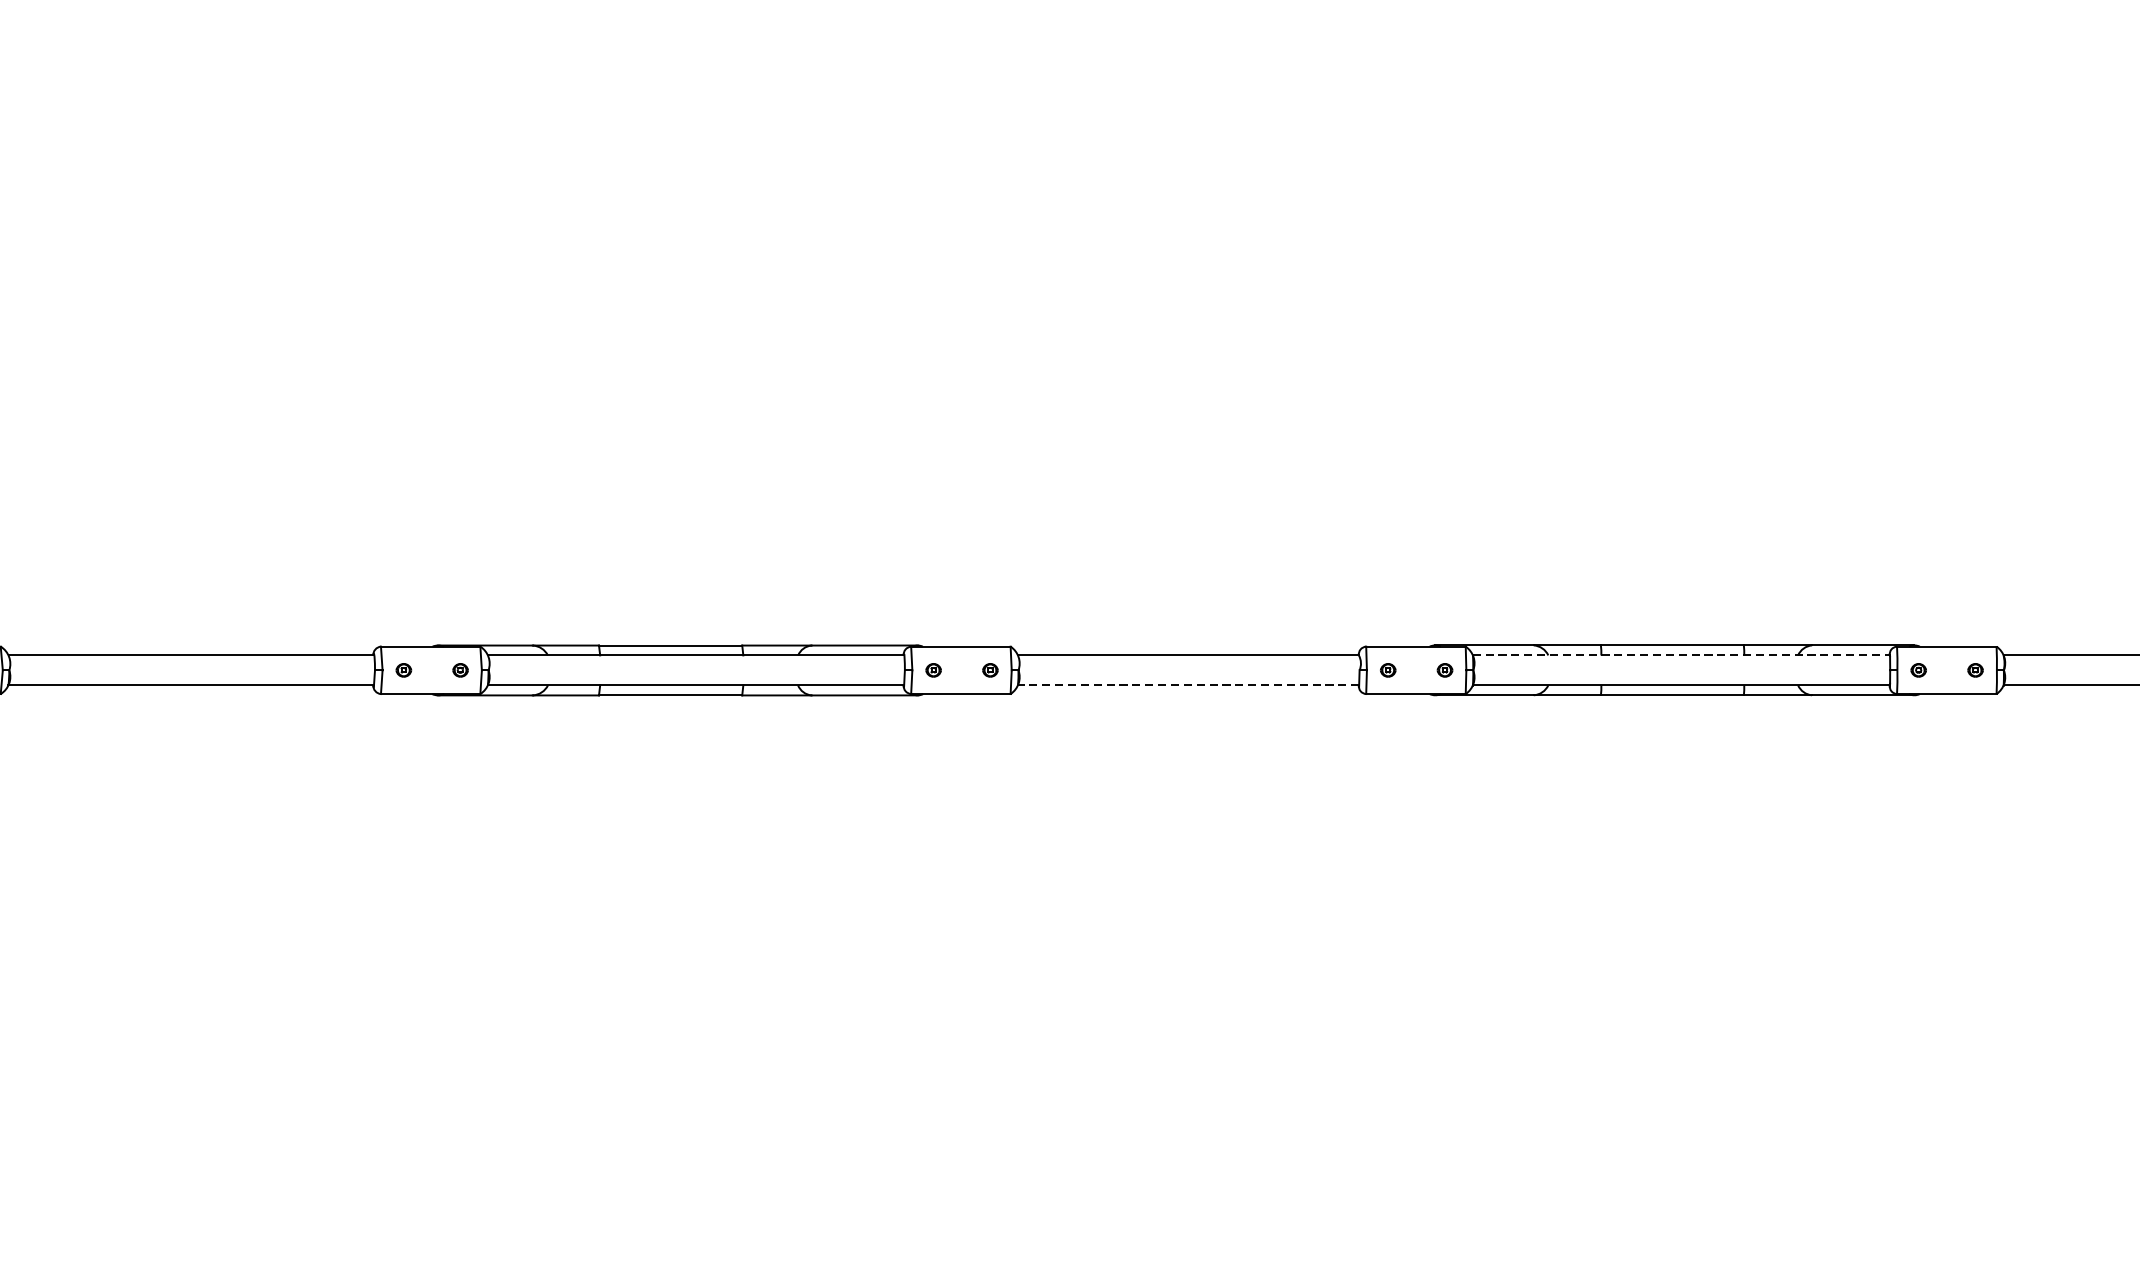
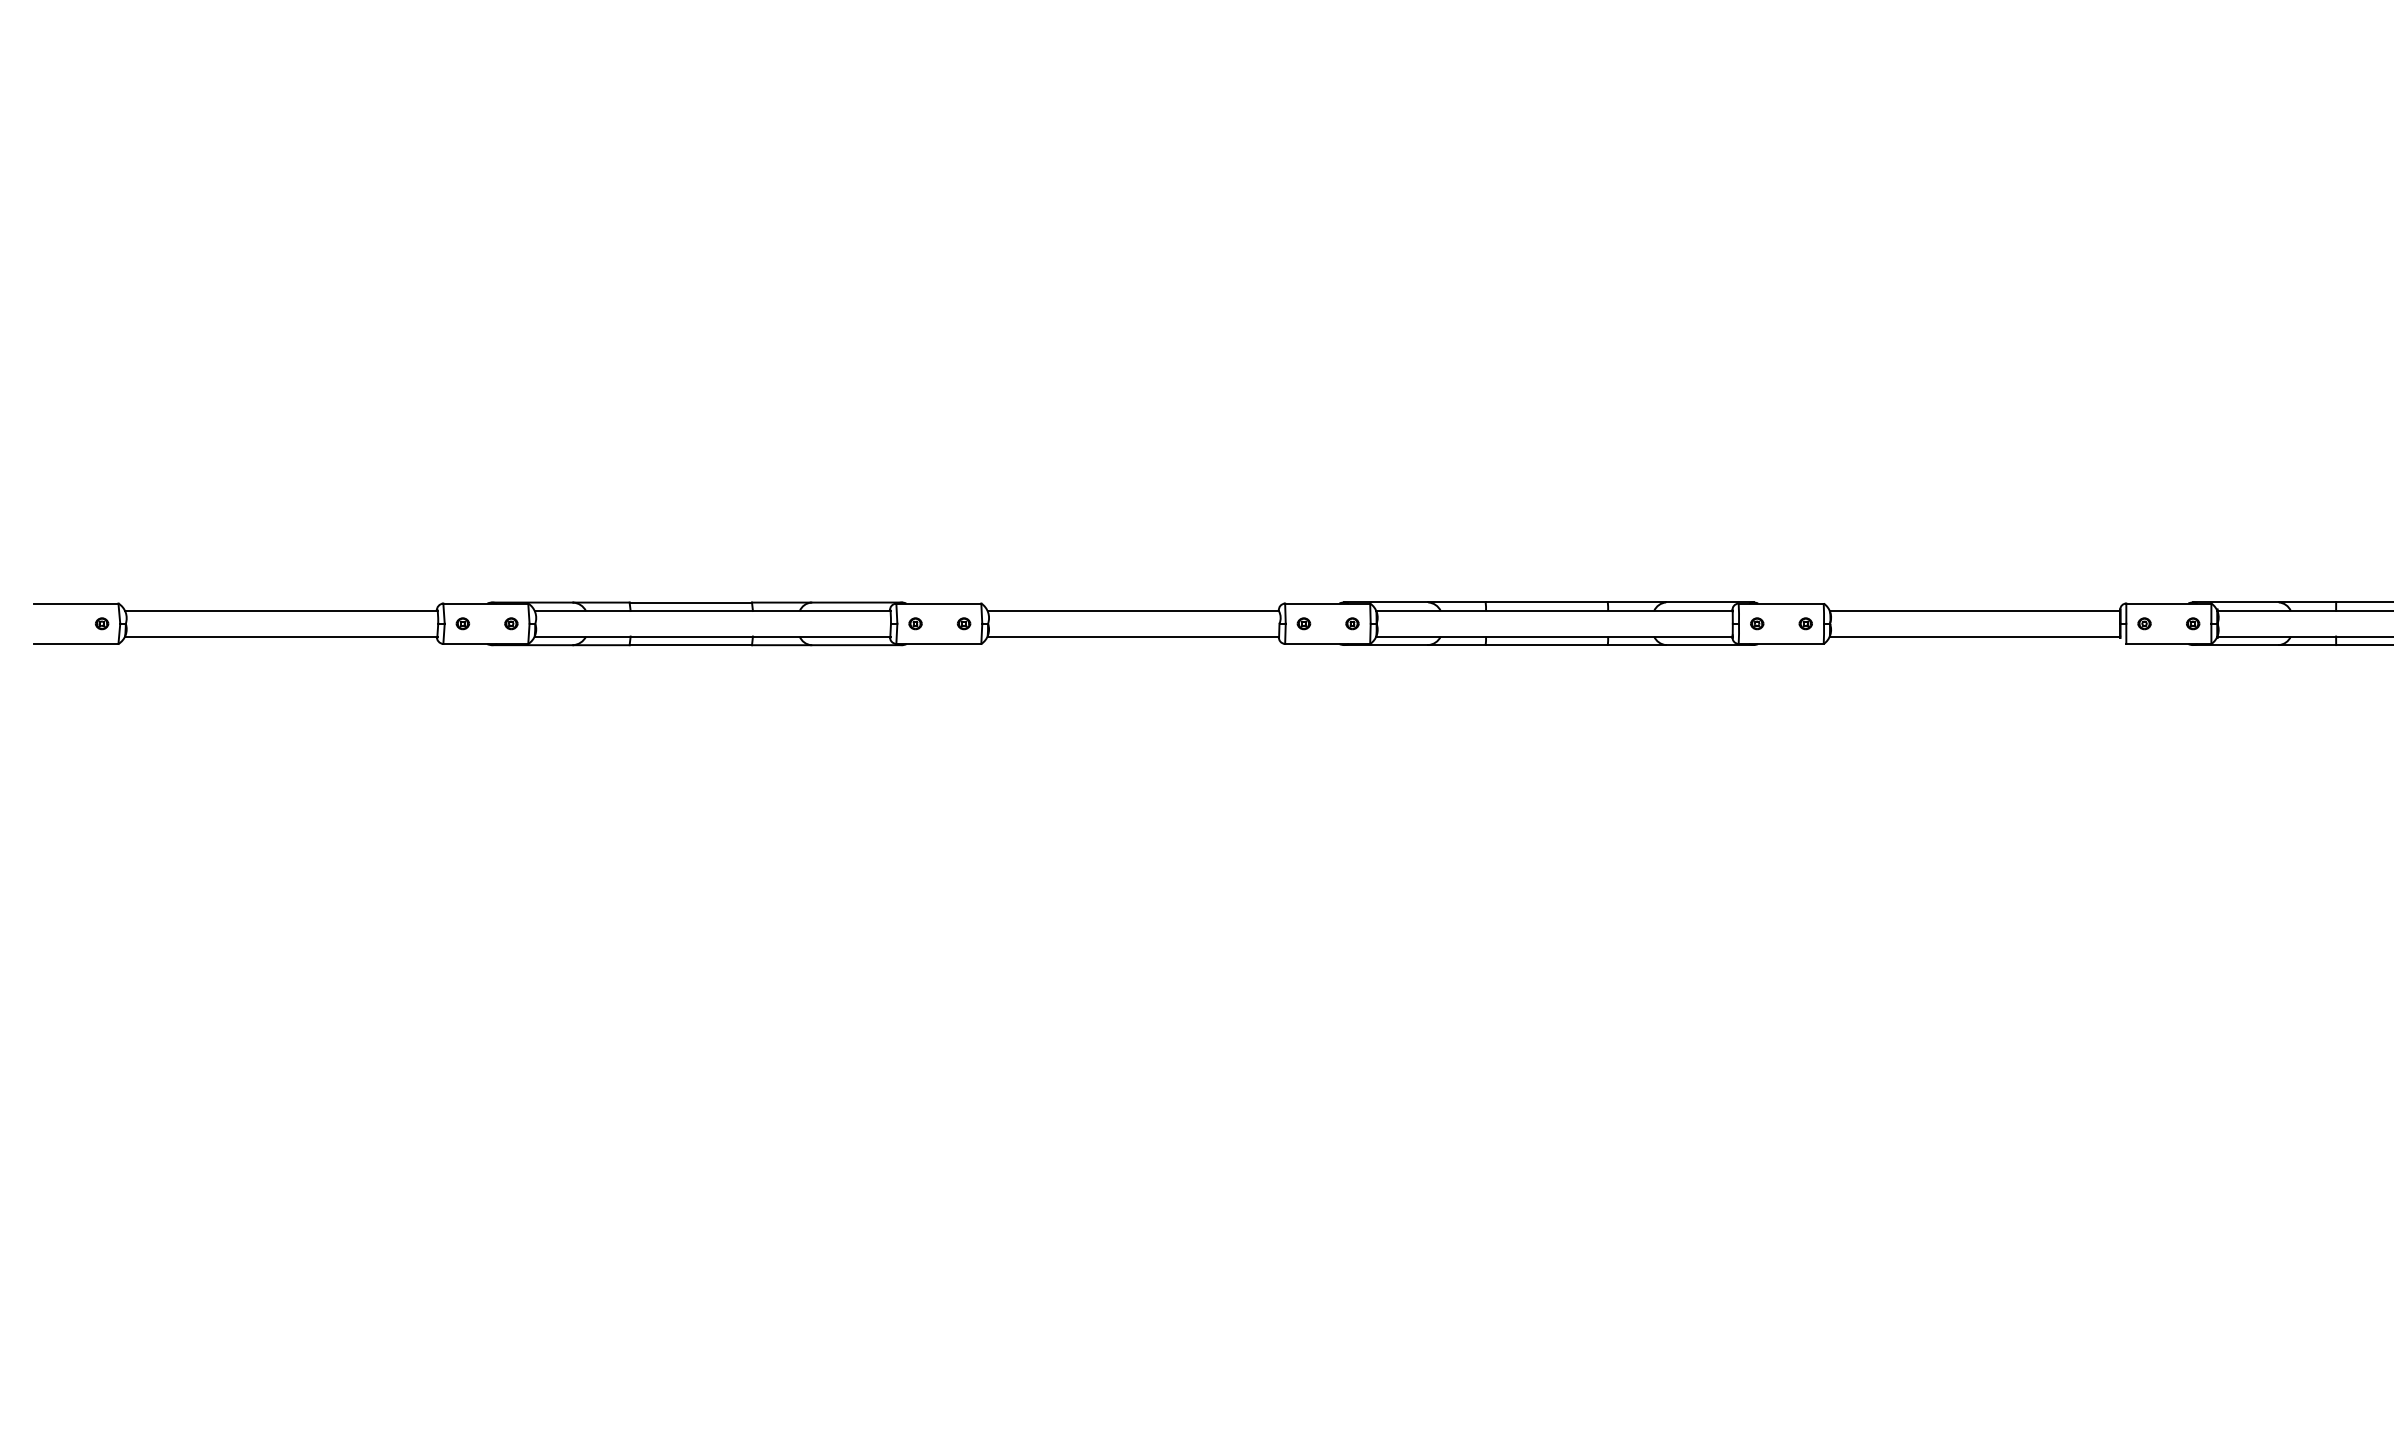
line: (1681, 655) -> (1554, 611), dashed -> solid
line: (1188, 685) -> (1133, 636), dashed -> solid

